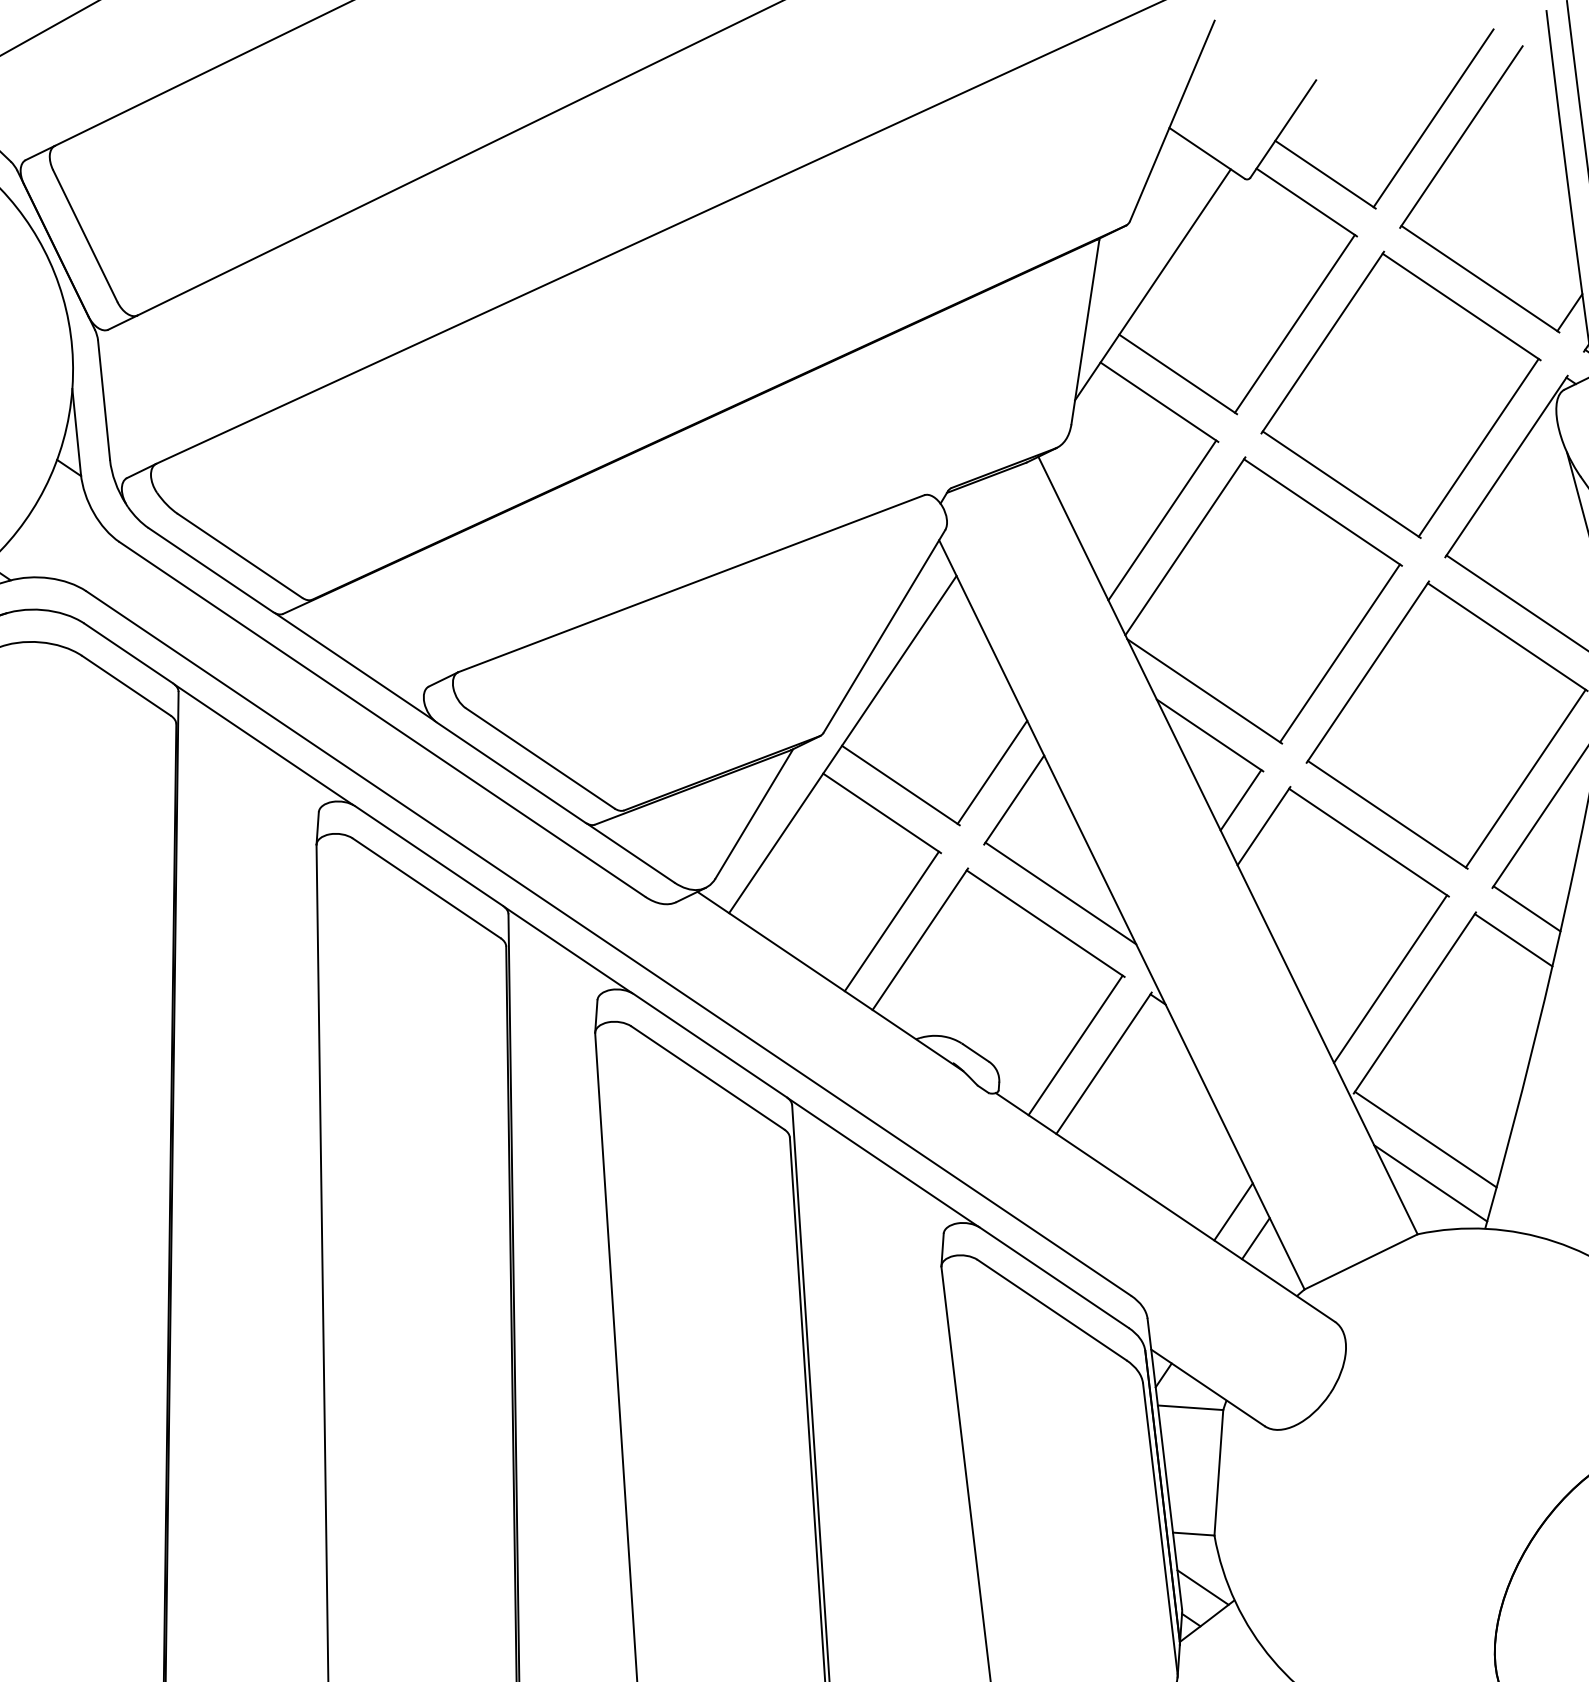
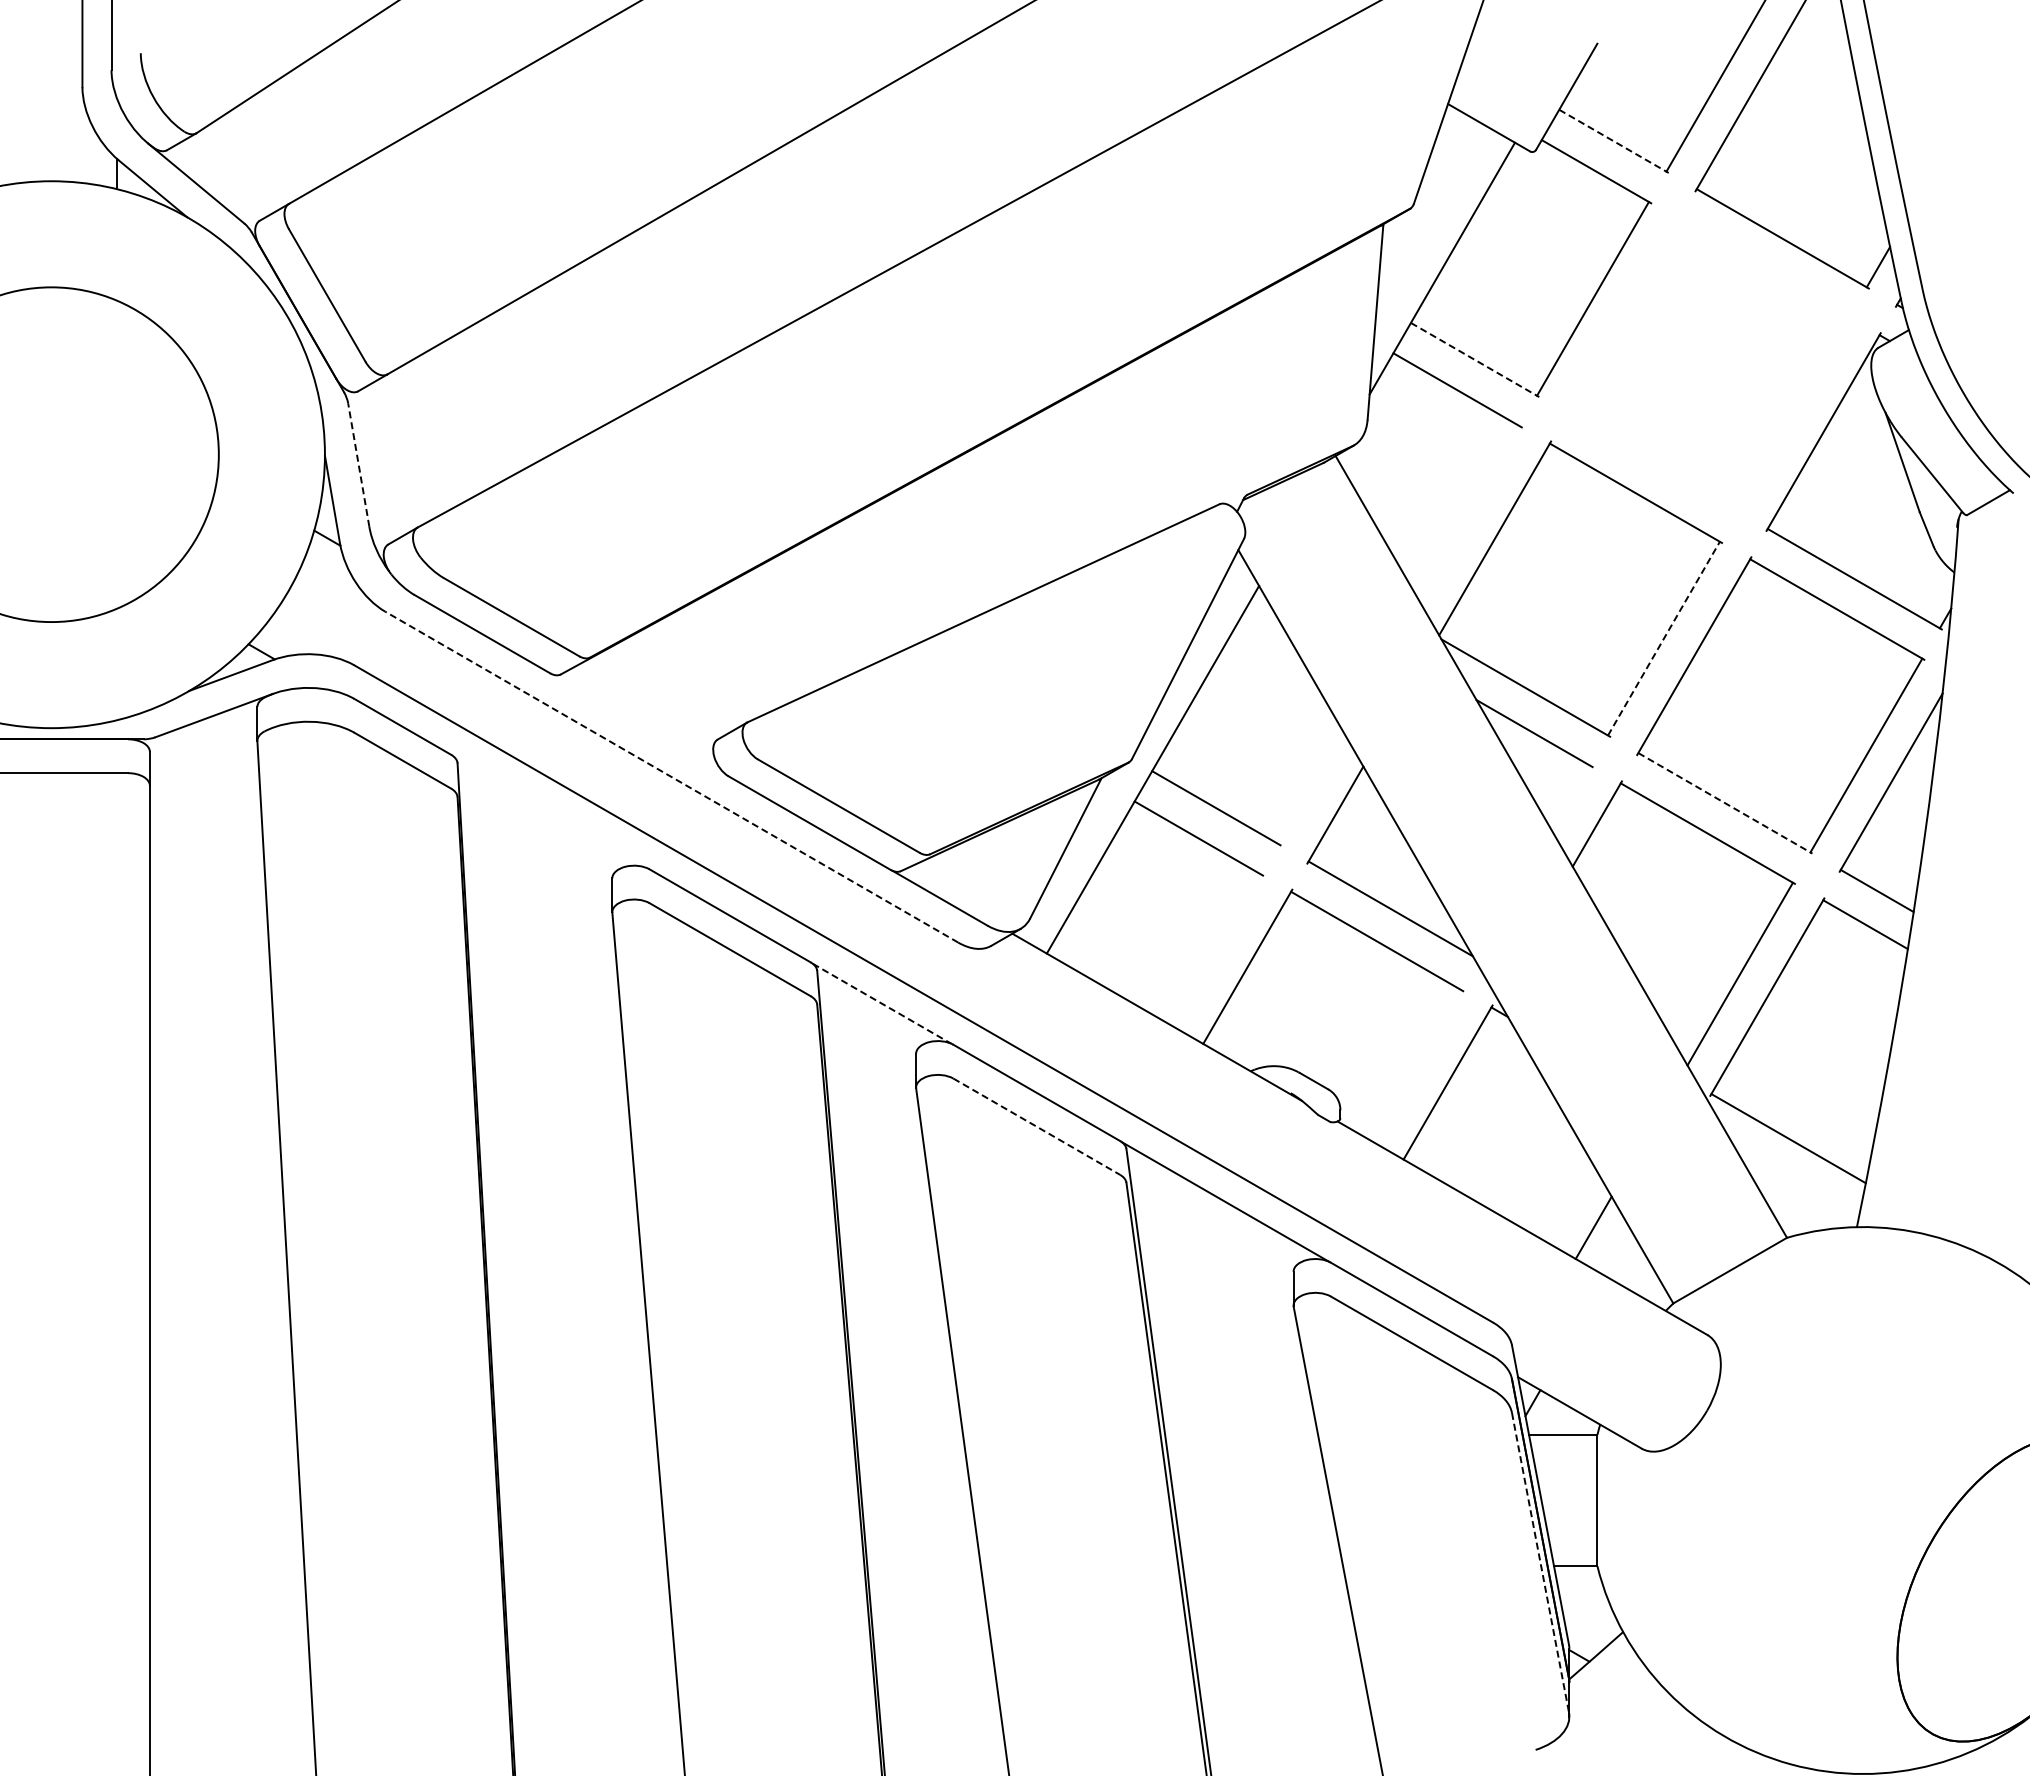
line: (1326, 174) -> (1614, 141), solid -> dashed
line: (1178, 374) -> (1475, 360), solid -> dashed
part: (1400, 394) -> (1708, 364), removed
line: (103, 400) -> (358, 465), solid -> dashed
line: (1161, 520) -> (1468, 513), removed
line: (1339, 653) -> (1663, 638), solid -> dashed
line: (355, 666) -> (639, 724), removed
line: (382, 719) -> (671, 777), solid -> dashed
line: (264, 745) -> (550, 812), removed
line: (992, 772) -> (1310, 787), removed
line: (1241, 799) -> (1571, 798), removed
line: (1387, 815) -> (1725, 803), solid -> dashed
line: (891, 921) -> (1216, 950), removed
line: (568, 949) -> (882, 1003), solid -> dashed
line: (1075, 1044) -> (1417, 1065), removed
line: (708, 1077) -> (1037, 1126), solid -> dashed
line: (1430, 1183) -> (1796, 1183), removed
line: (1255, 1238) -> (1618, 1253), removed
line: (1160, 1529) -> (1540, 1563), solid -> dashed
line: (1203, 1587) -> (1589, 1621), removed

